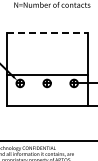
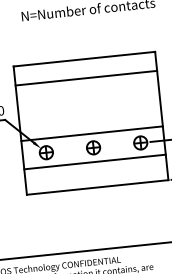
line: (47, 32) -> (84, 58), dashed -> solid
line: (46, 43) -> (85, 78), added
line: (46, 91) -> (93, 162), added

